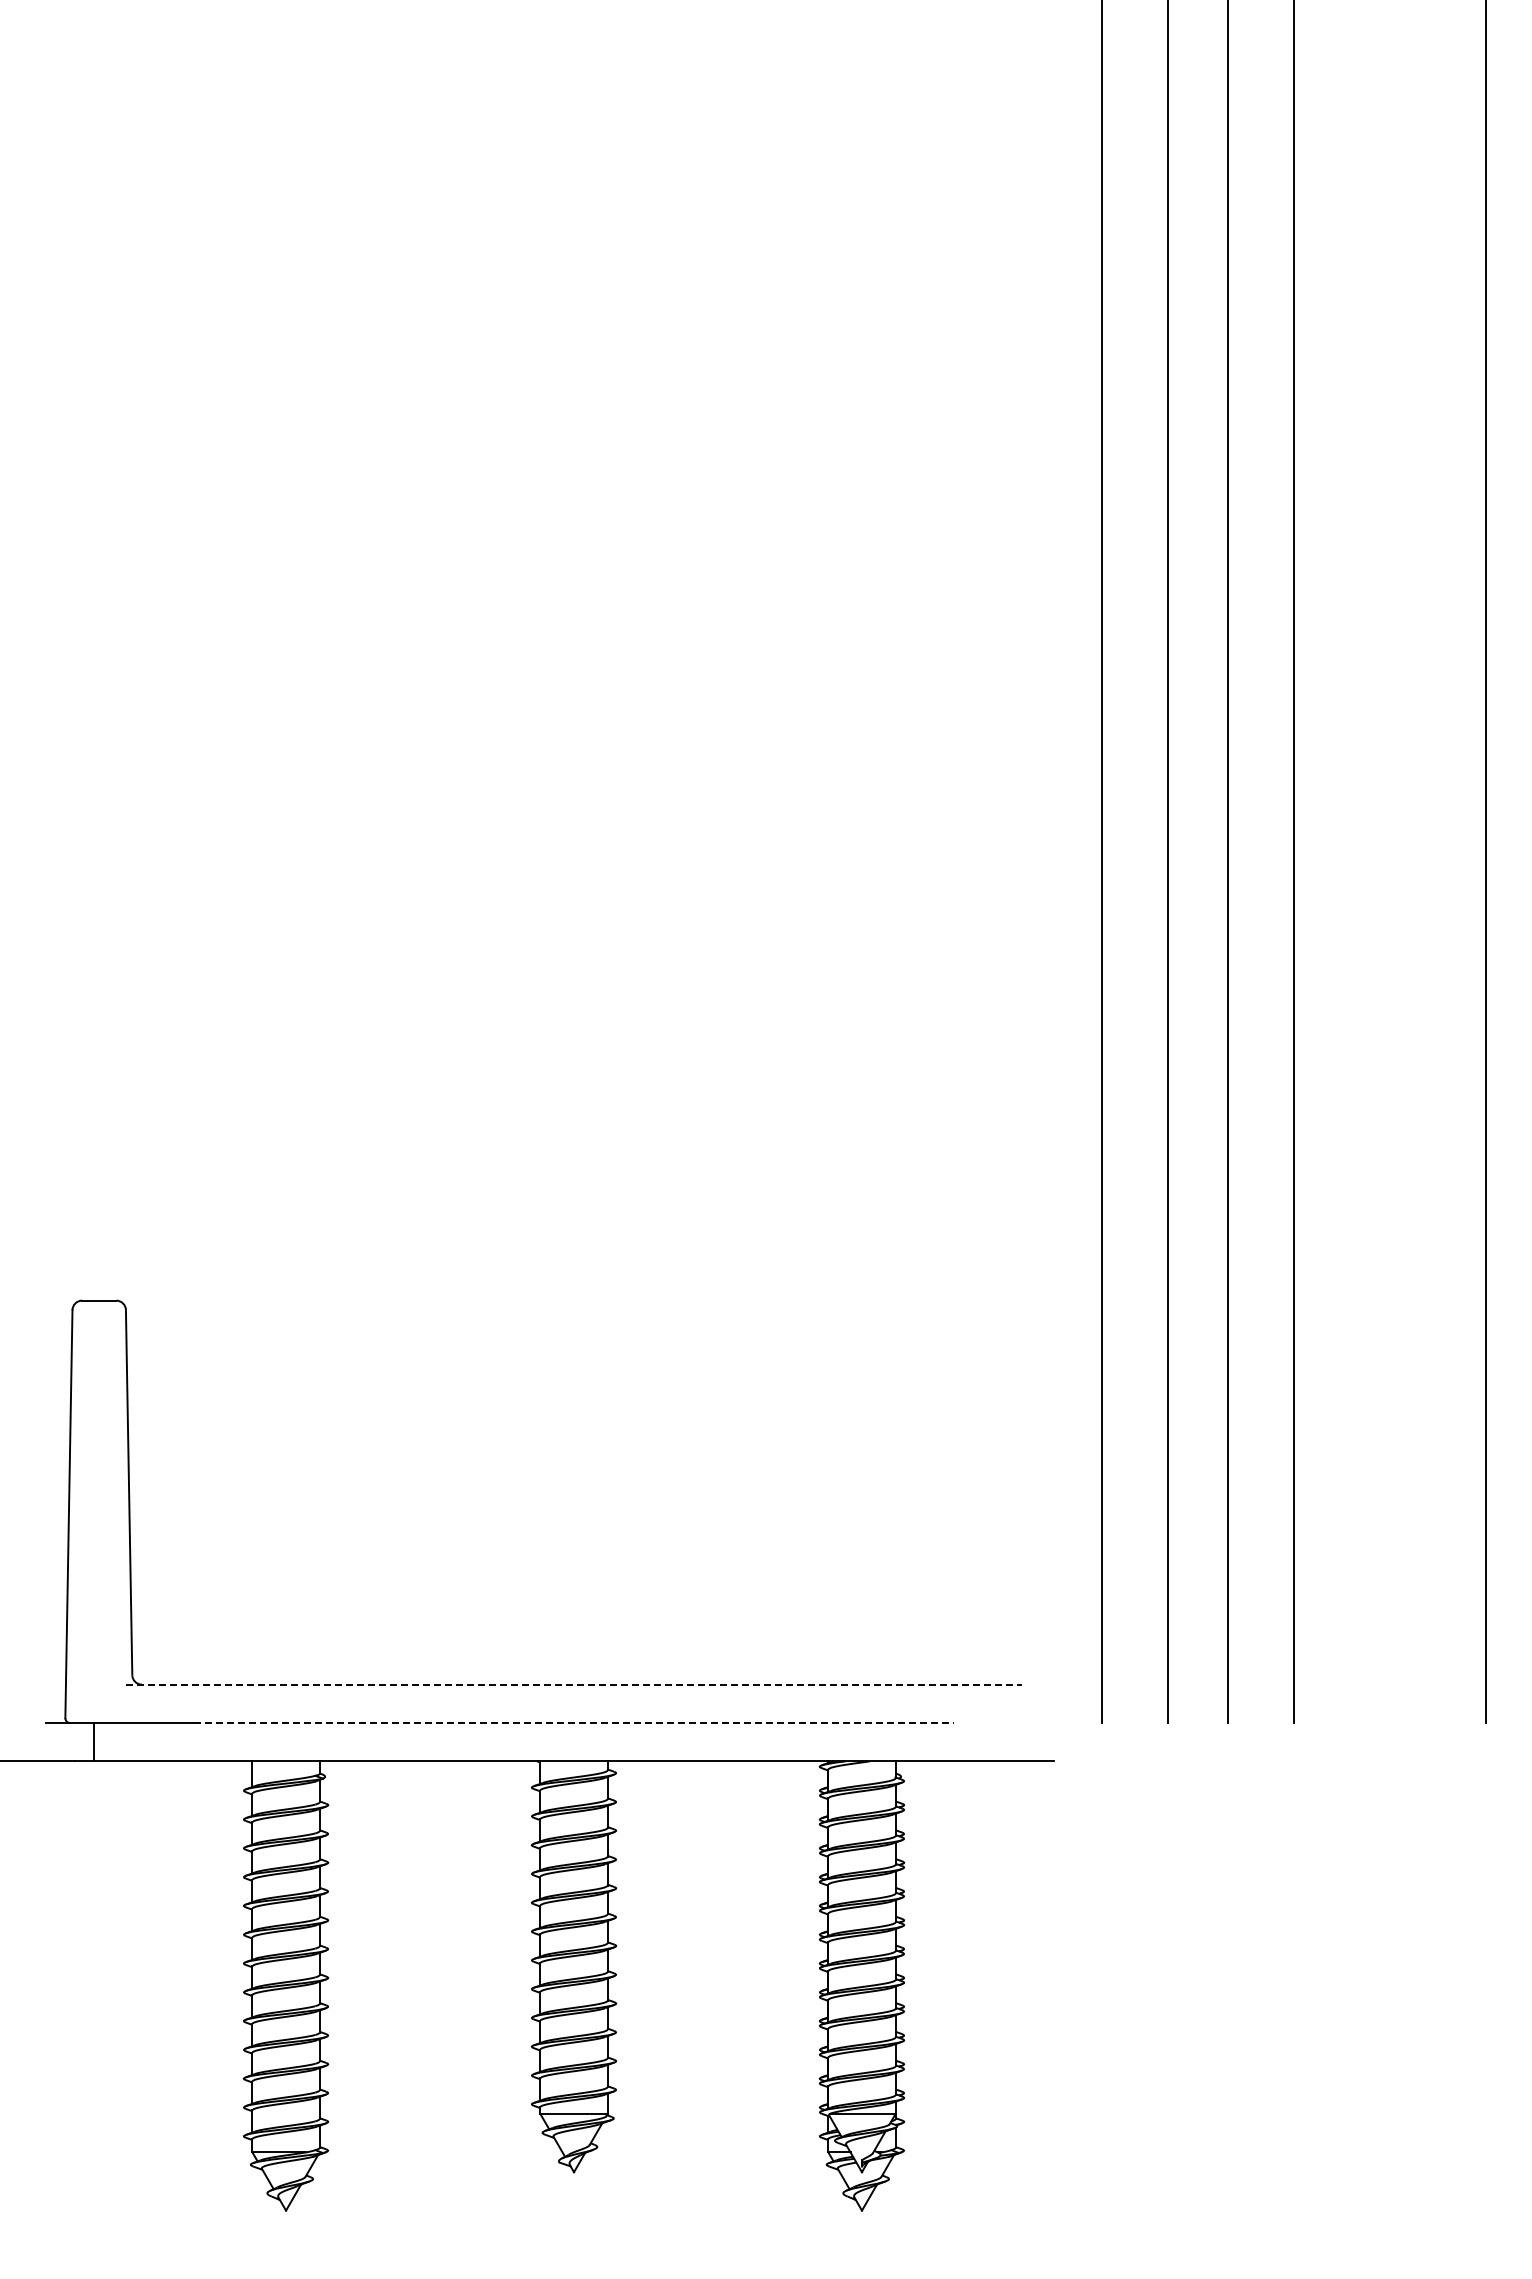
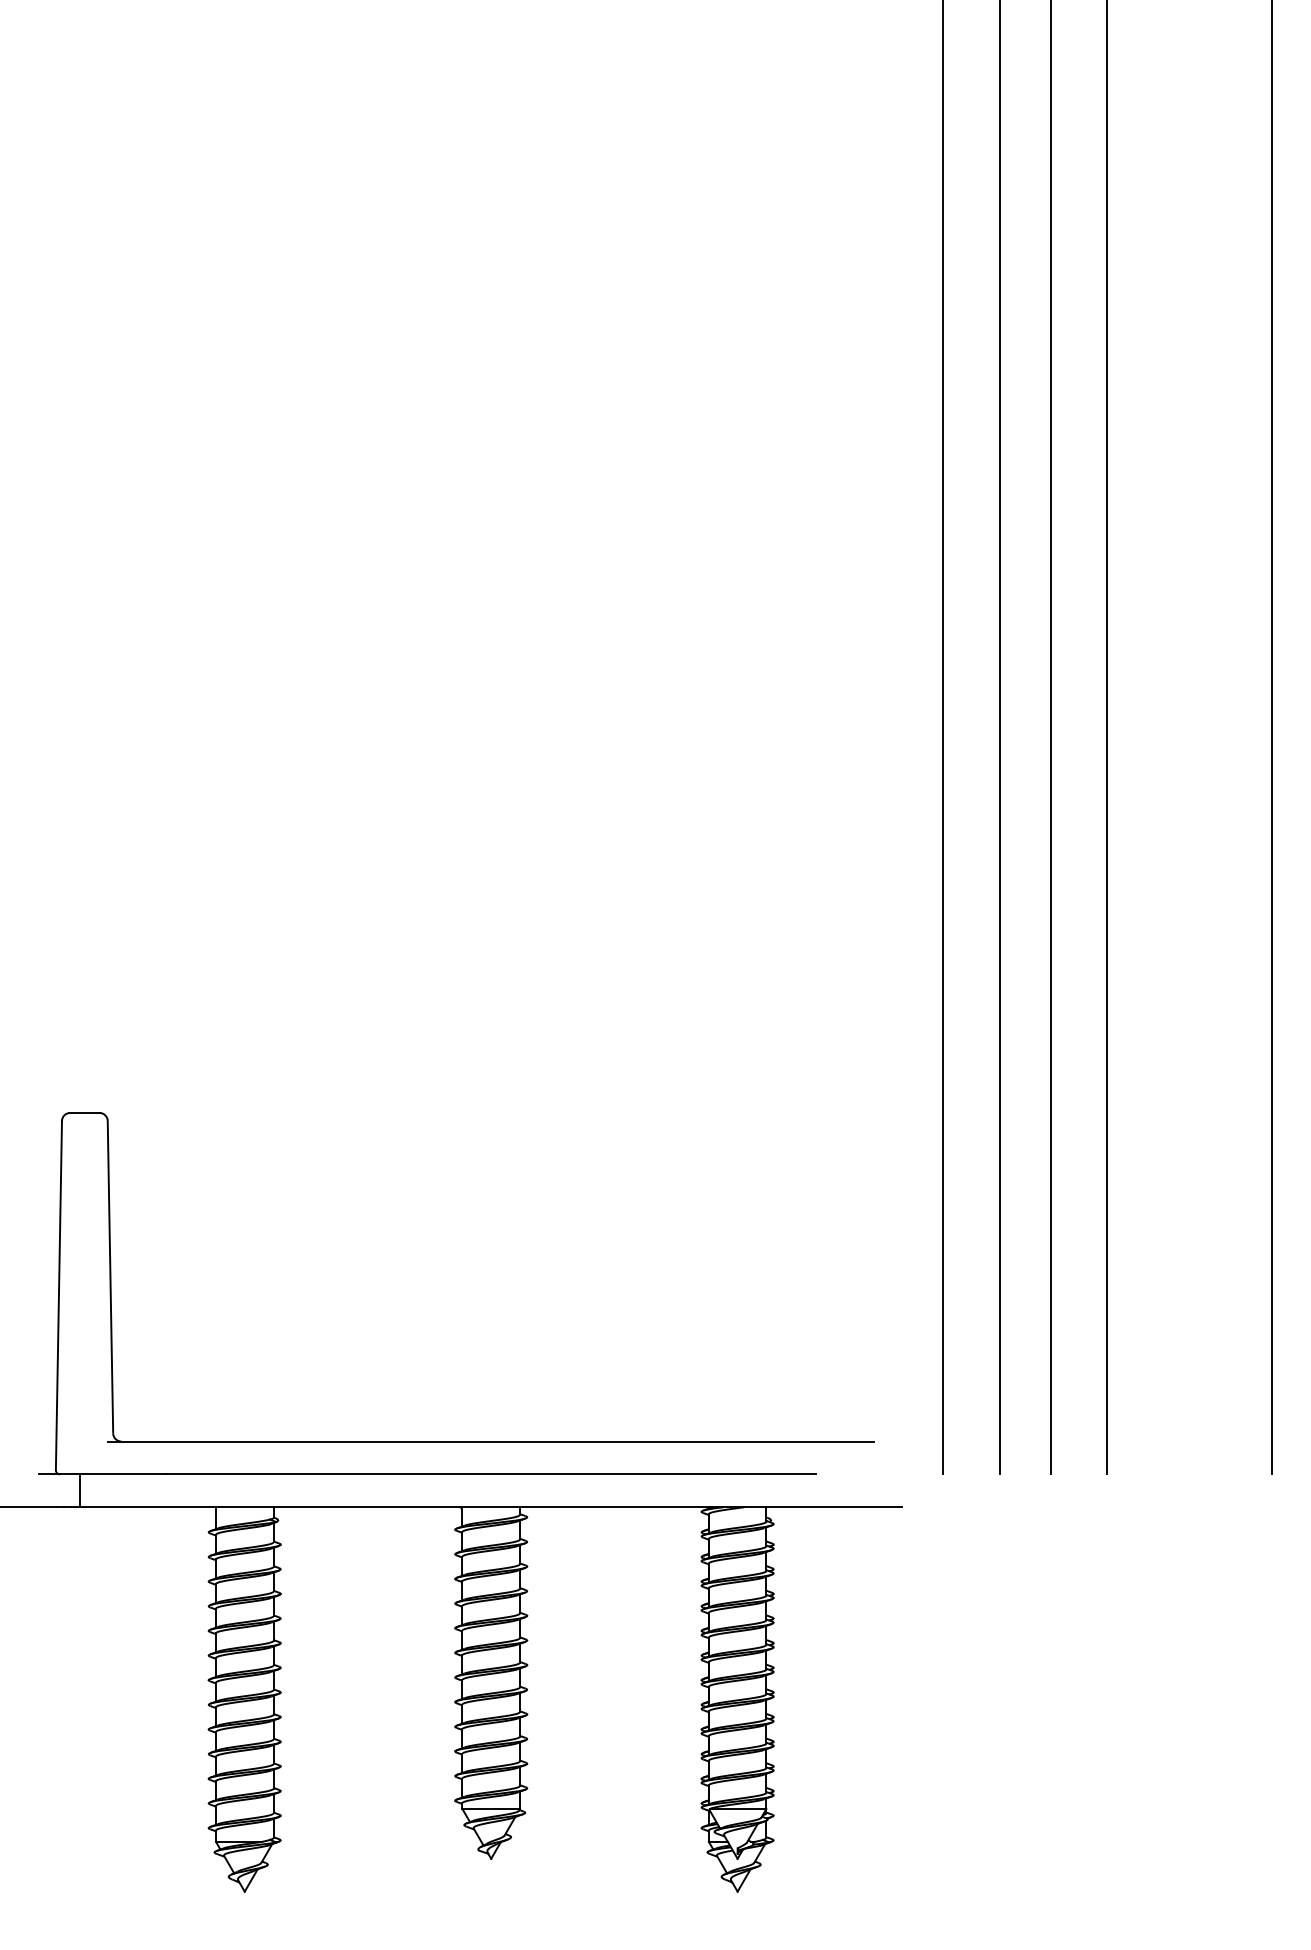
line: (574, 1684) -> (491, 1441), dashed -> solid
line: (574, 1723) -> (491, 1474), dashed -> solid

